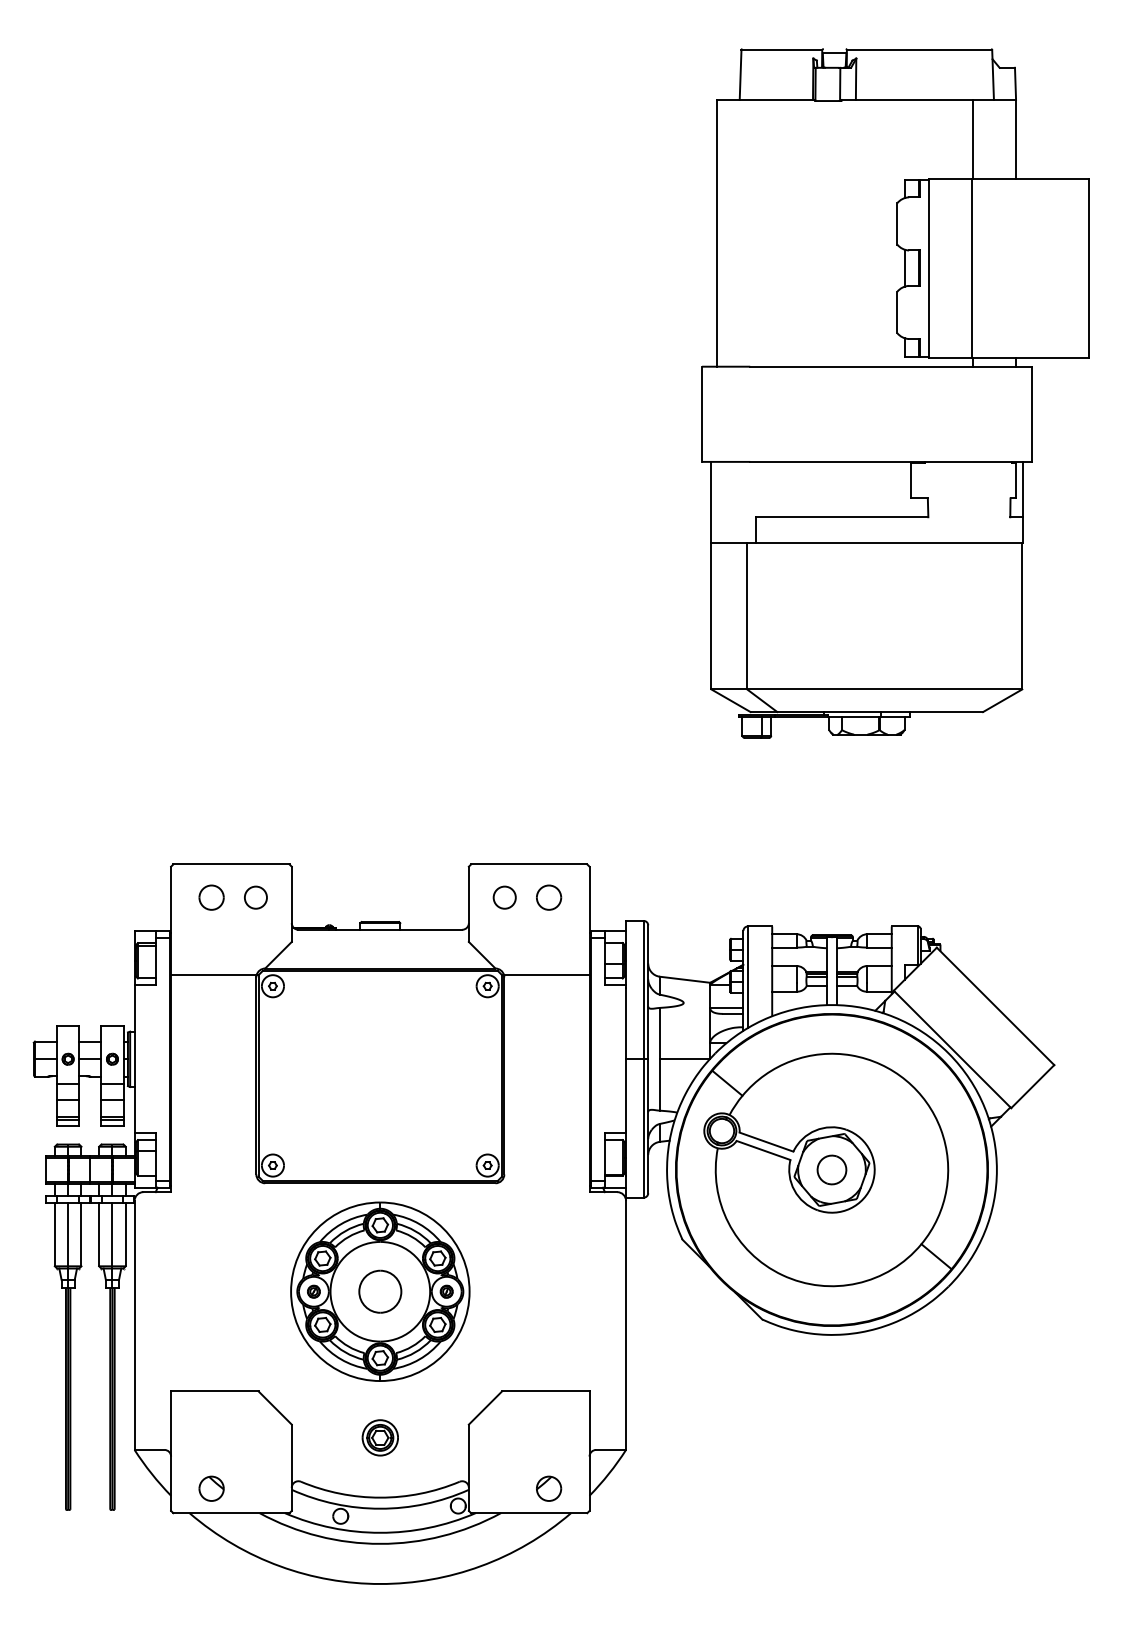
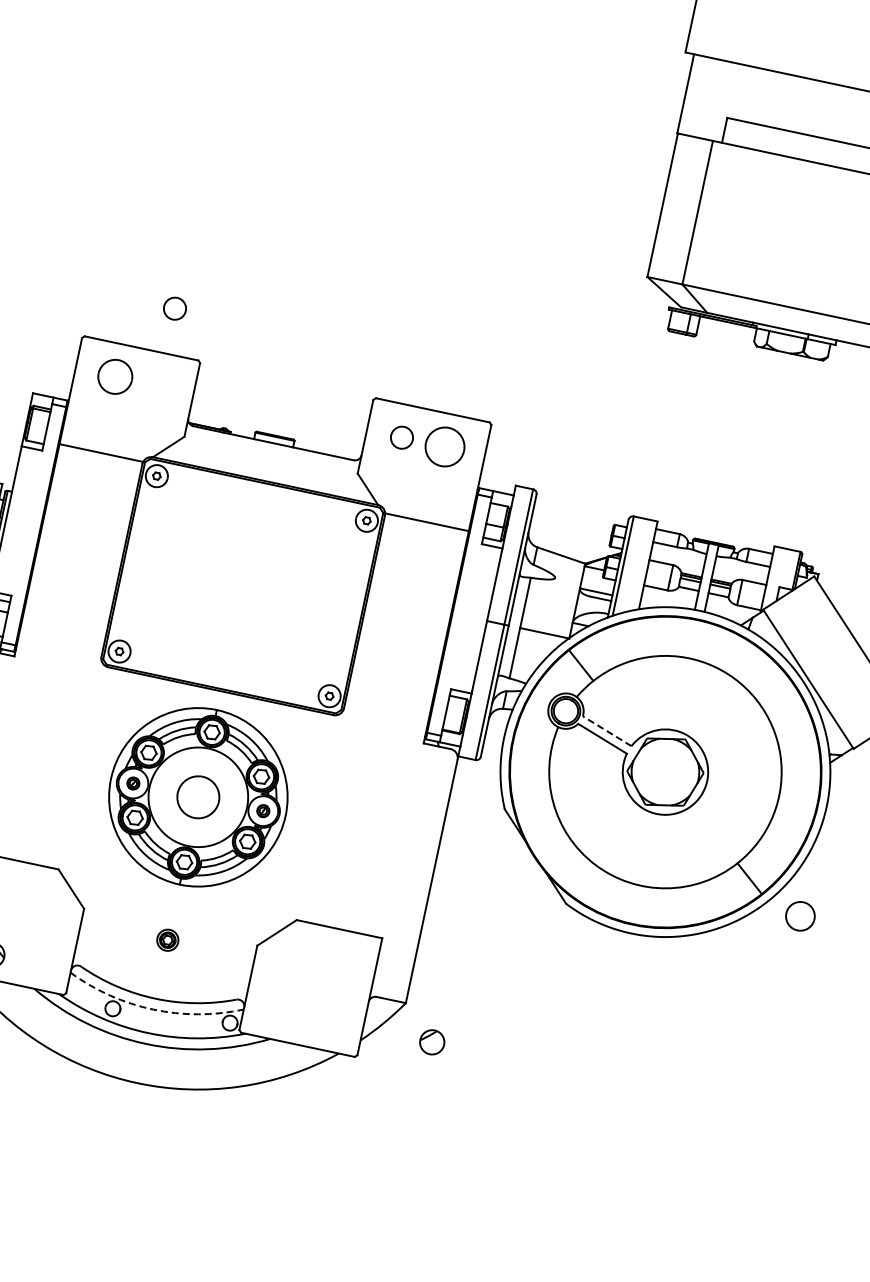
part: (211, 897) -> (115, 376), size x1.4
circle: (255, 897) -> (174, 308), moved
part: (549, 897) -> (445, 446), size x1.6
line: (766, 1142) -> (607, 731), solid -> dashed
part: (831, 1169) -> (800, 915), moved
part: (379, 1437) -> (167, 939), size x0.6
part: (549, 1488) -> (432, 1042), moved
arc: (380, 1508) -> (153, 1009), solid -> dashed

